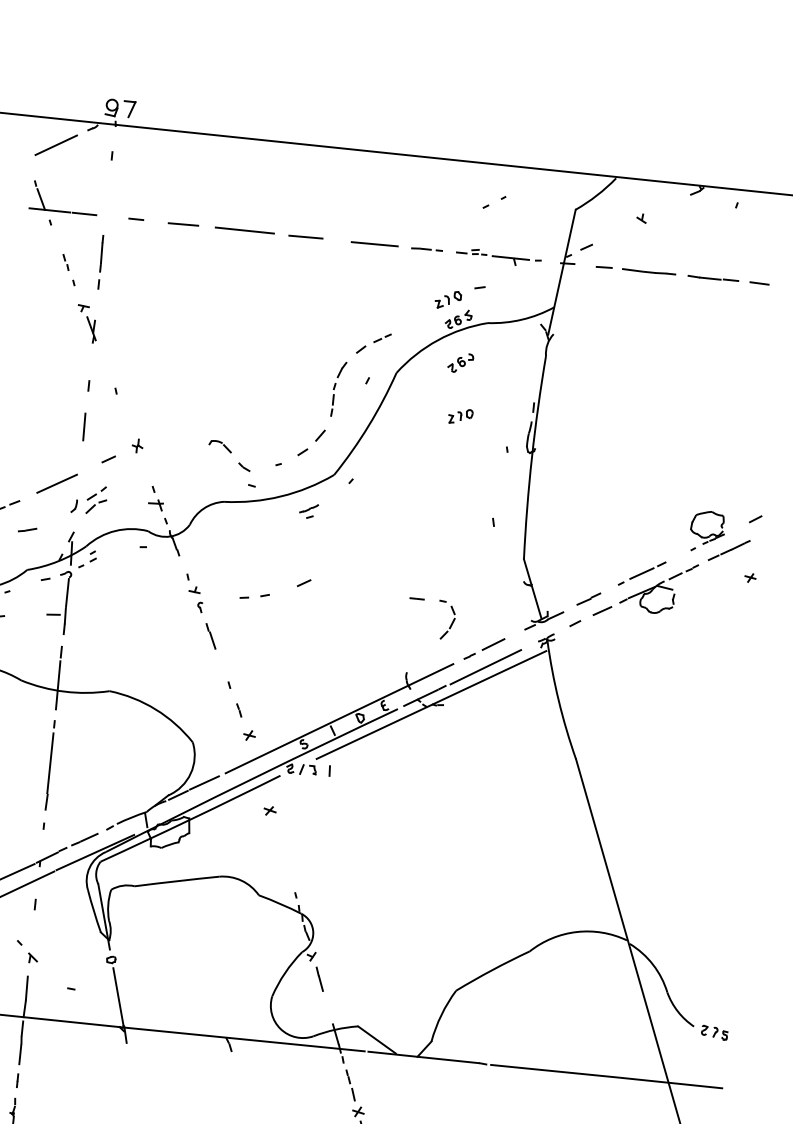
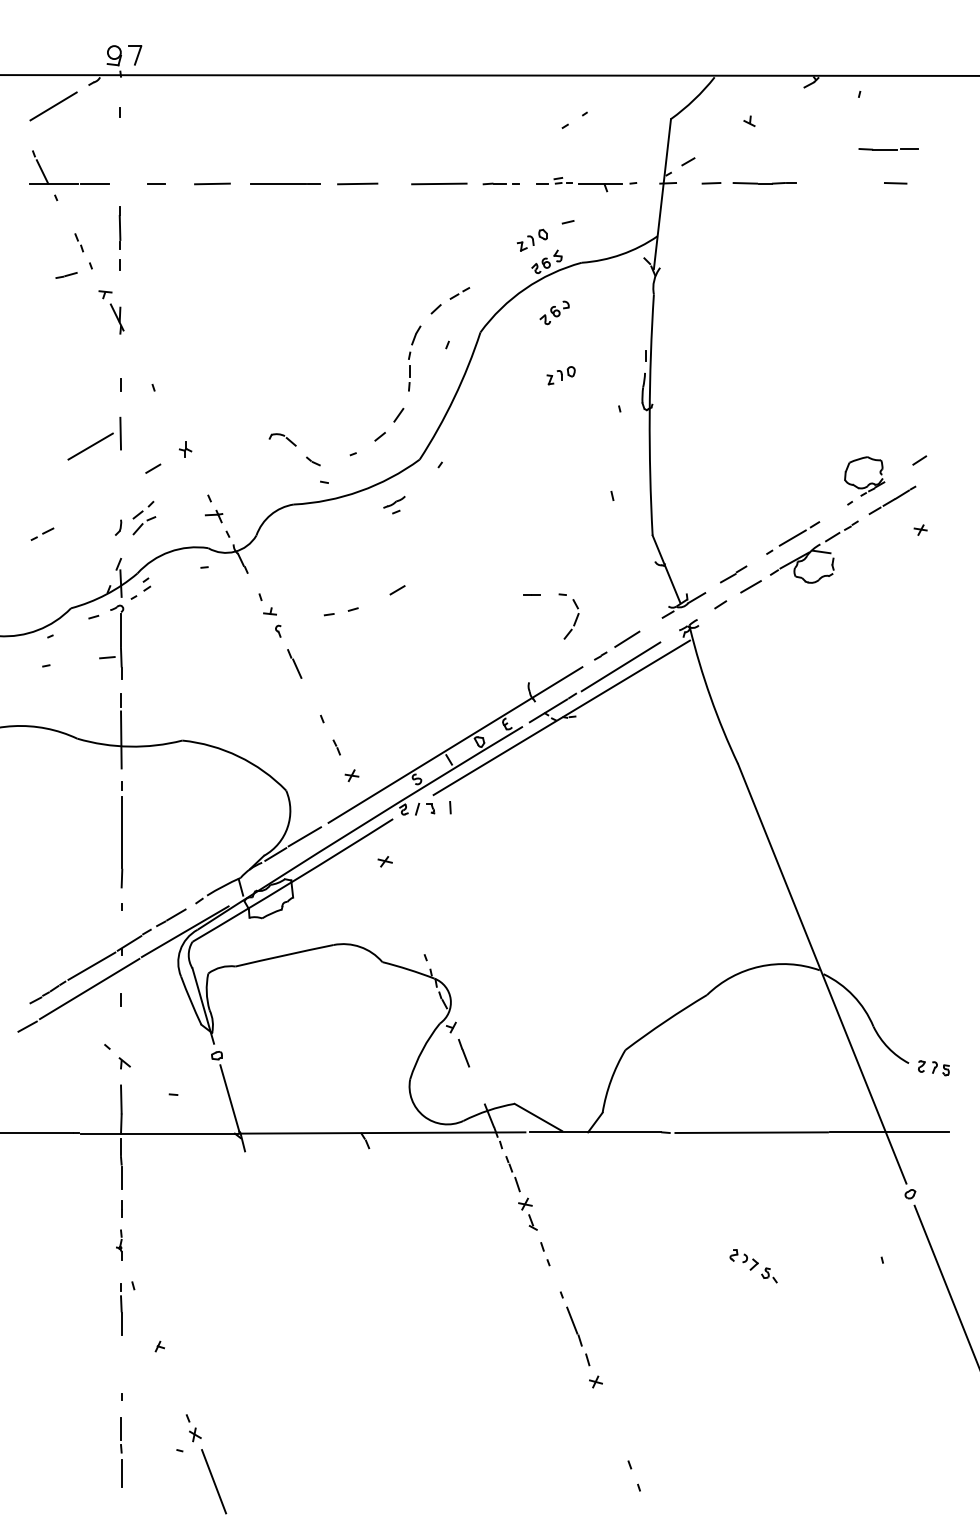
line: (713, 278) -> (888, 149), moved
line: (57, 483) -> (90, 446), moved
line: (27, 530) -> (66, 275), moved

